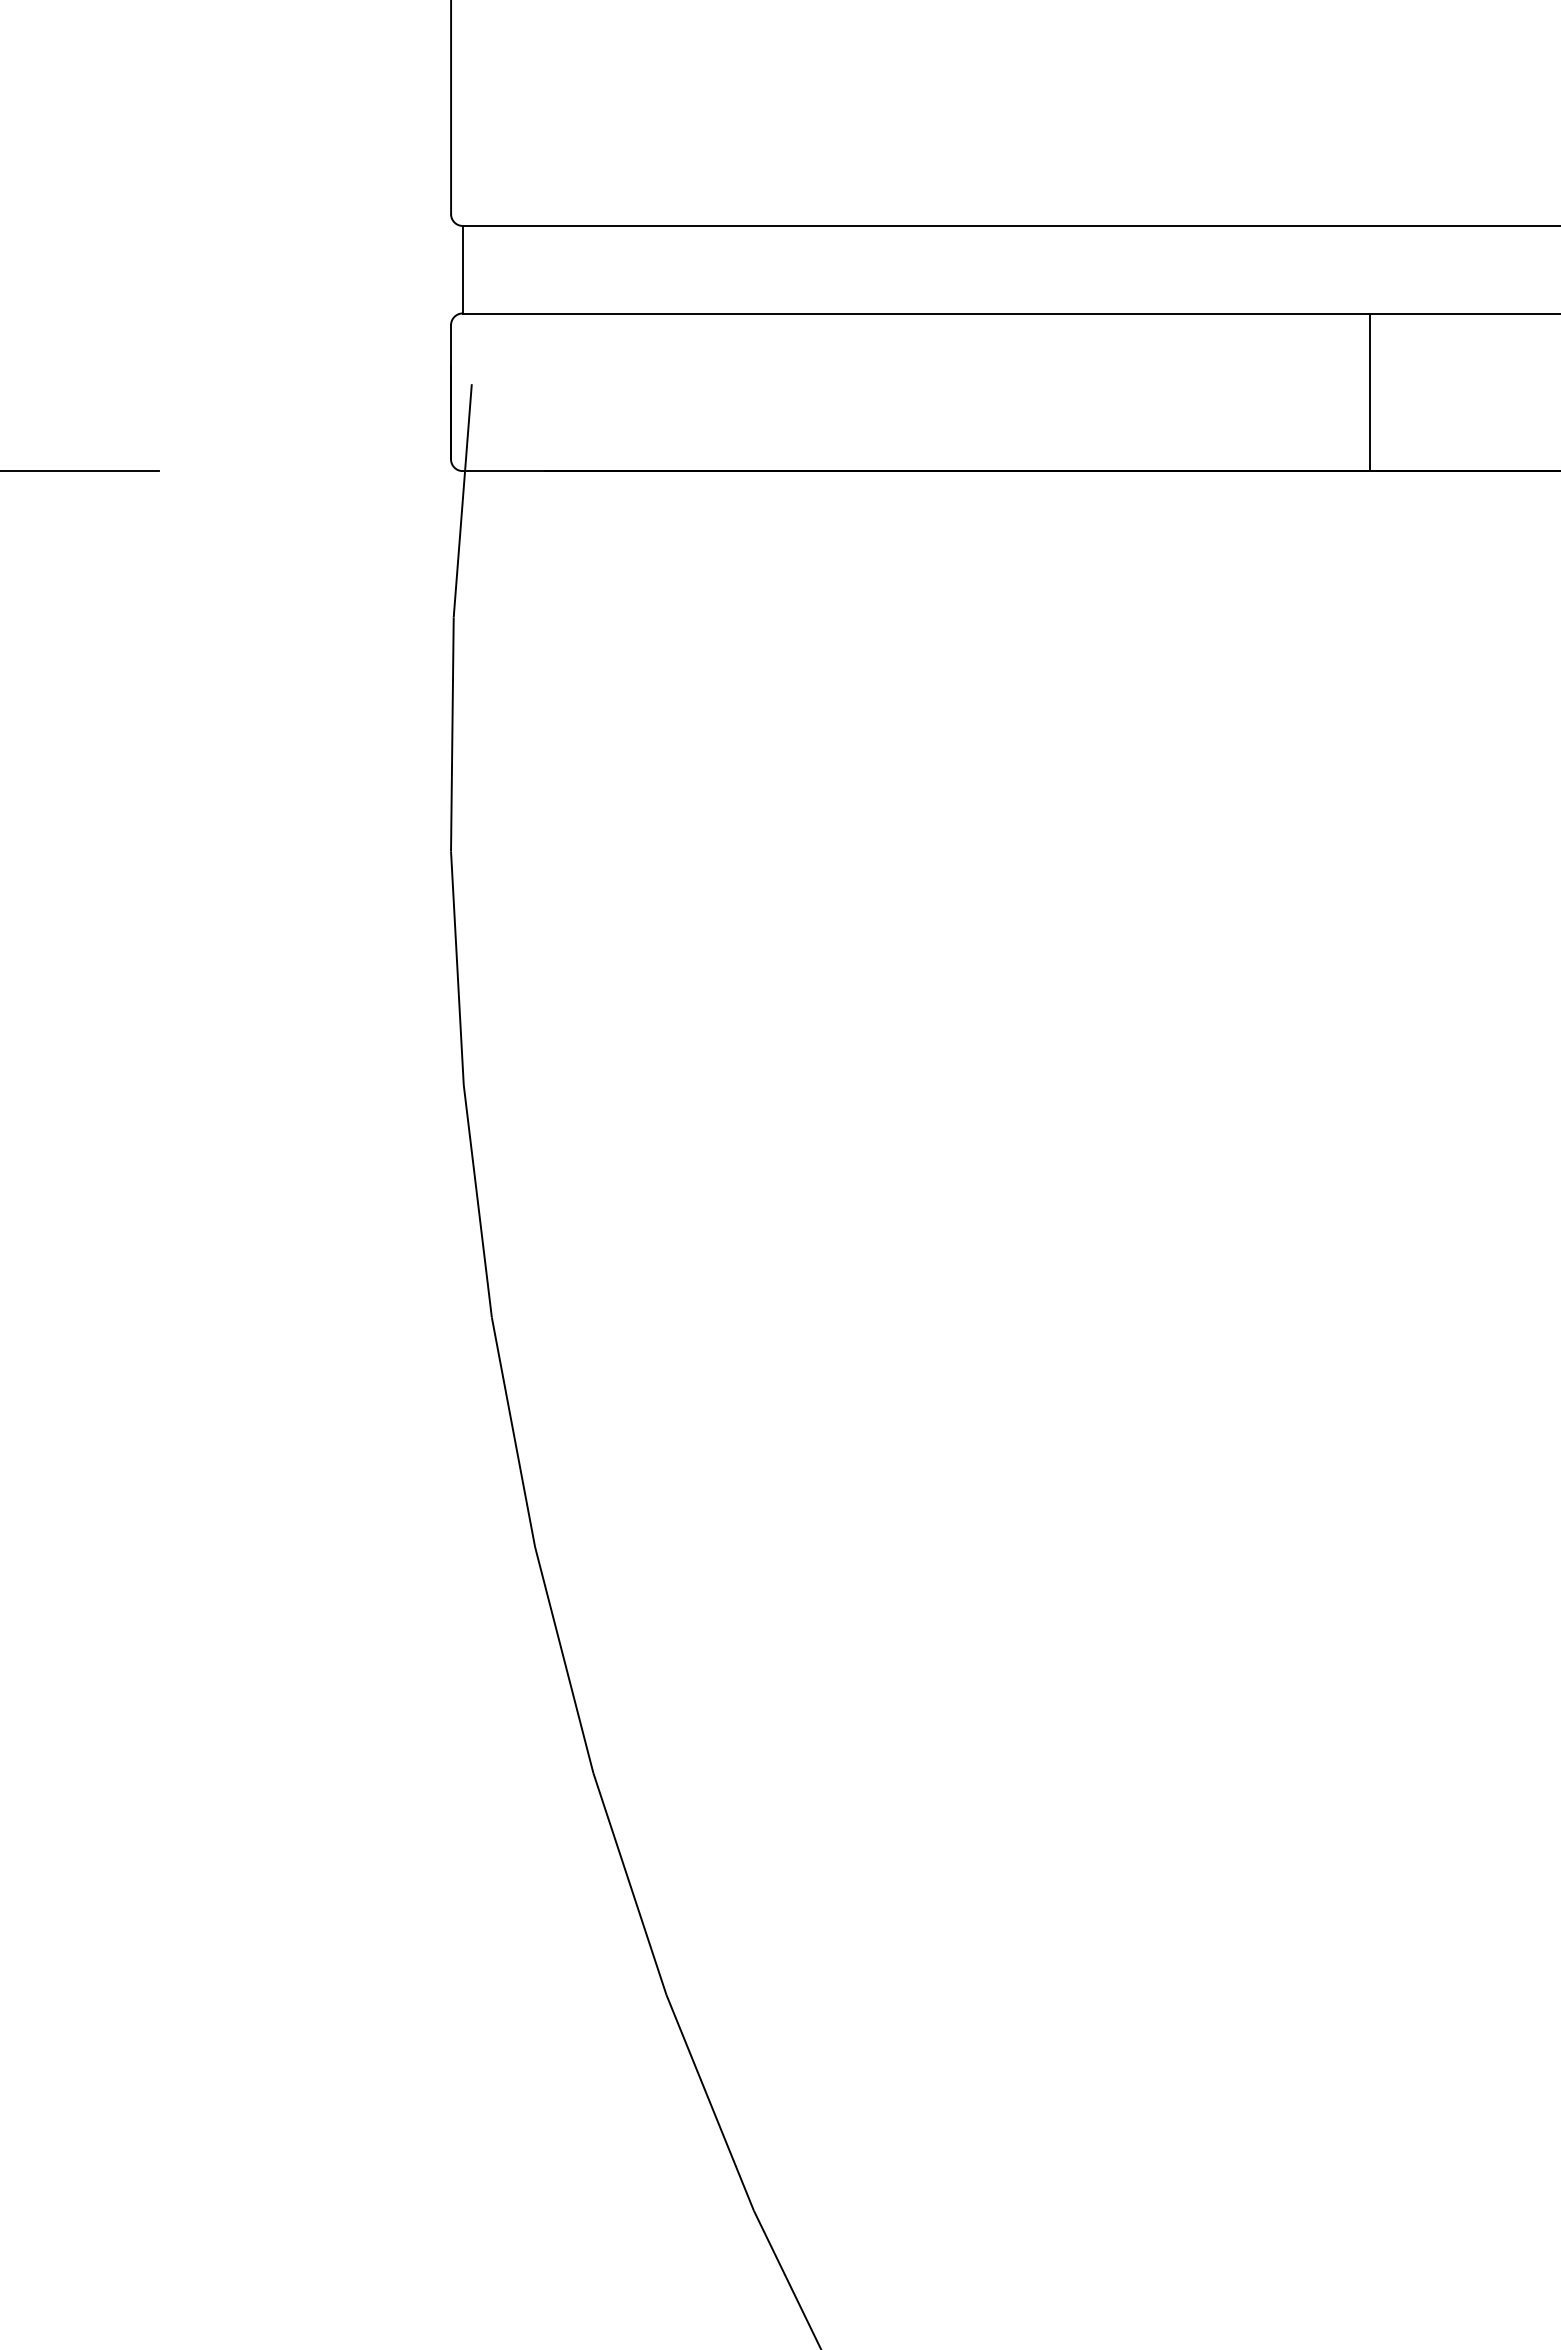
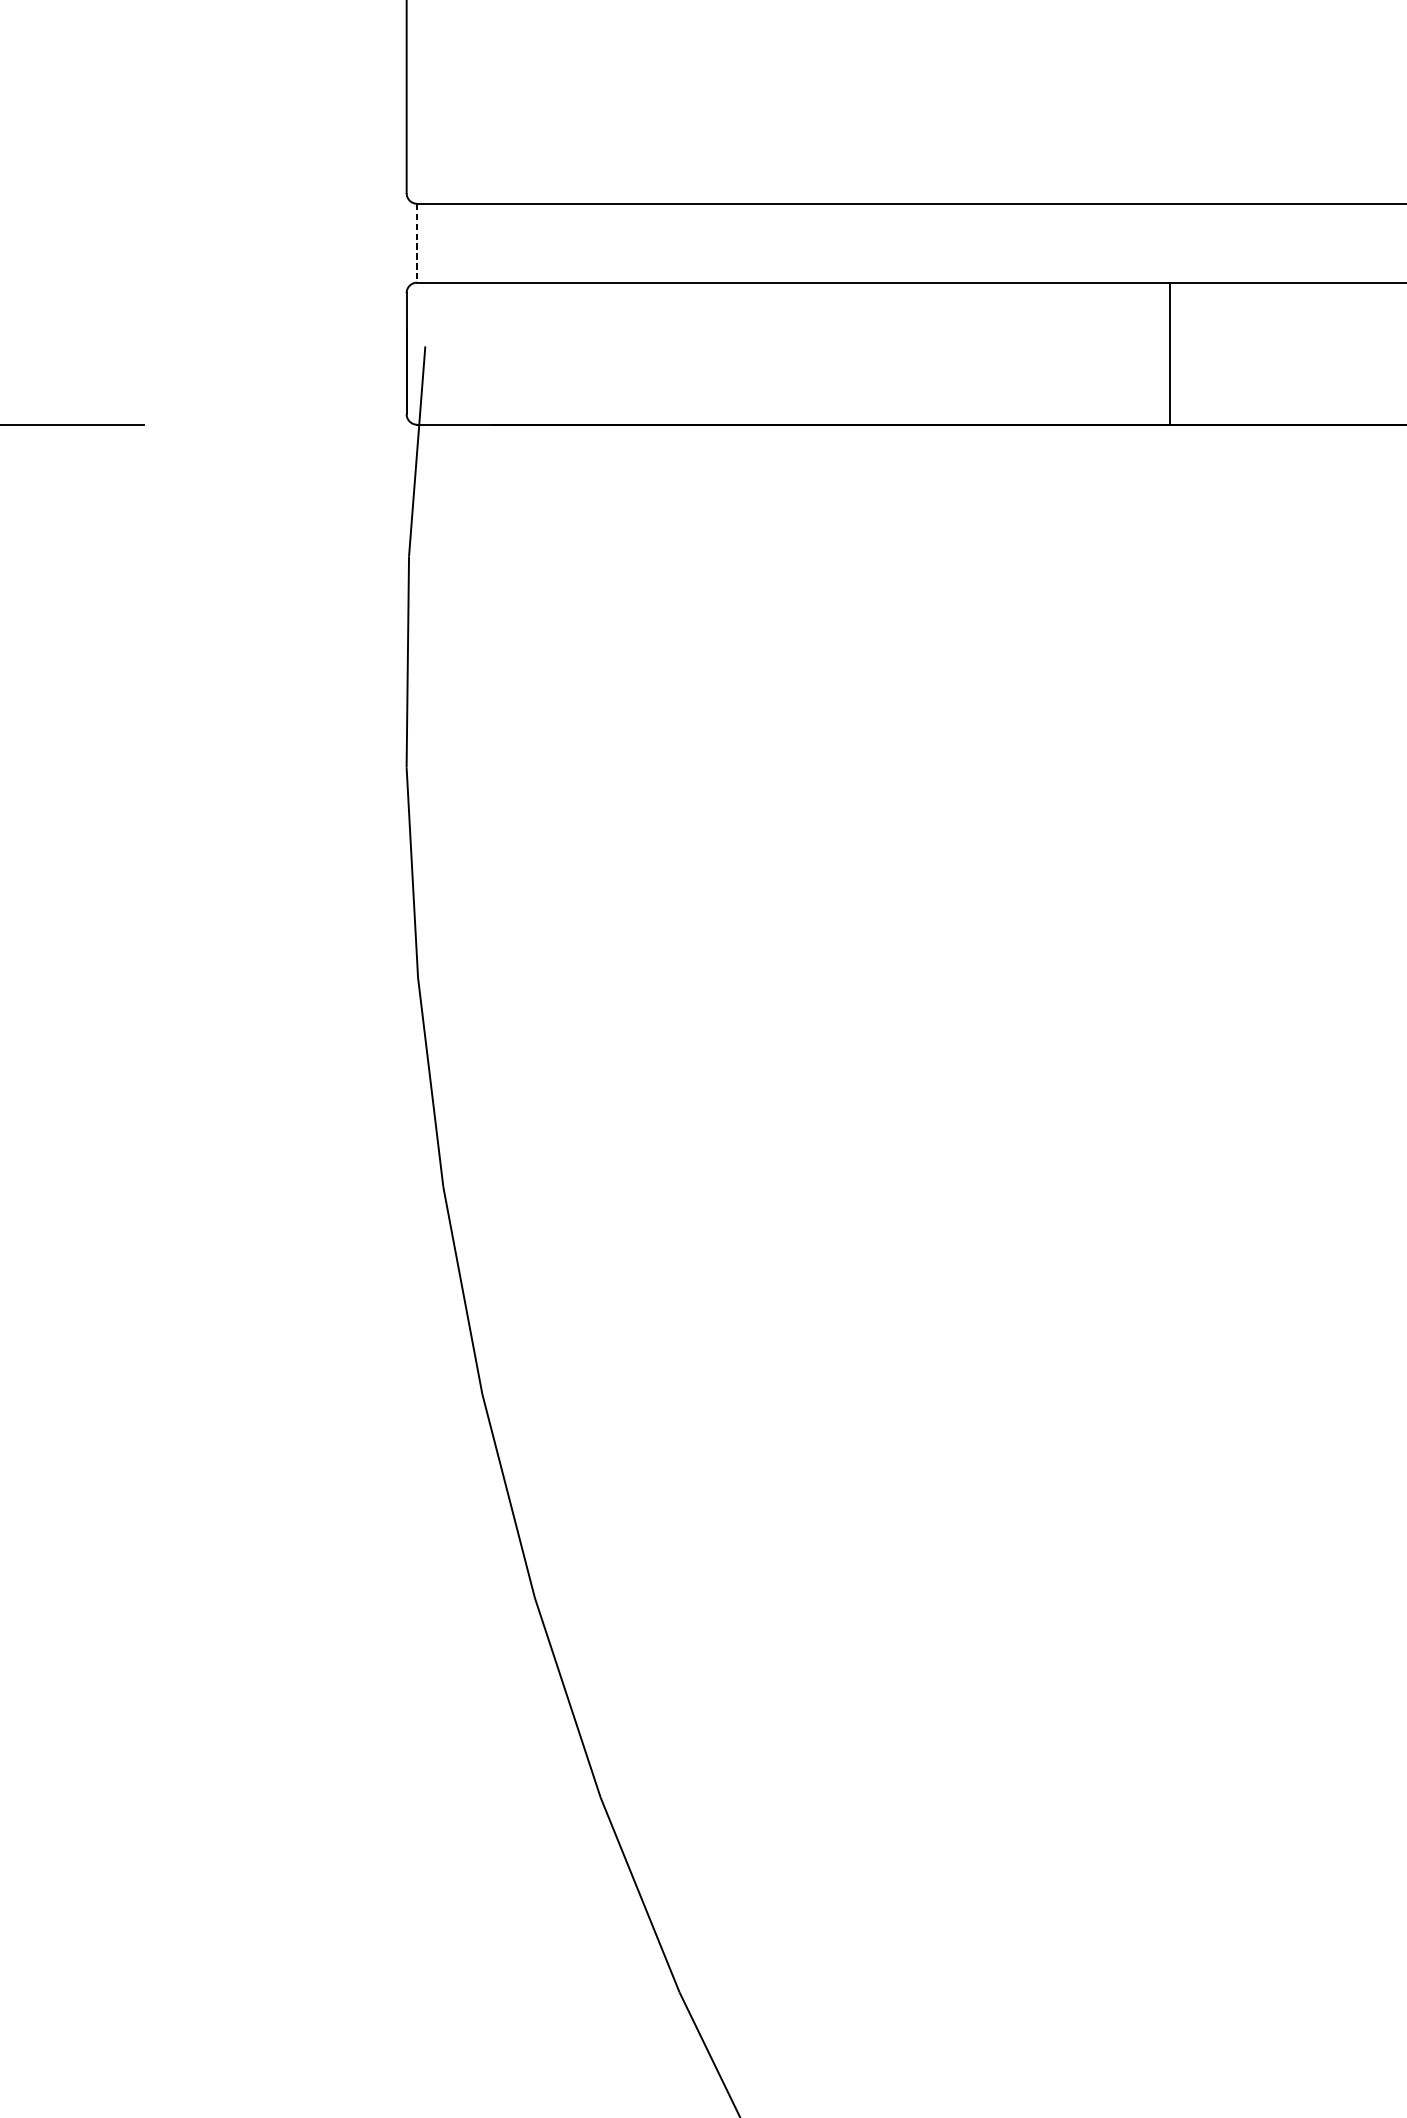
line: (462, 269) -> (416, 243), solid -> dashed
line: (1370, 392) -> (1170, 353), moved

